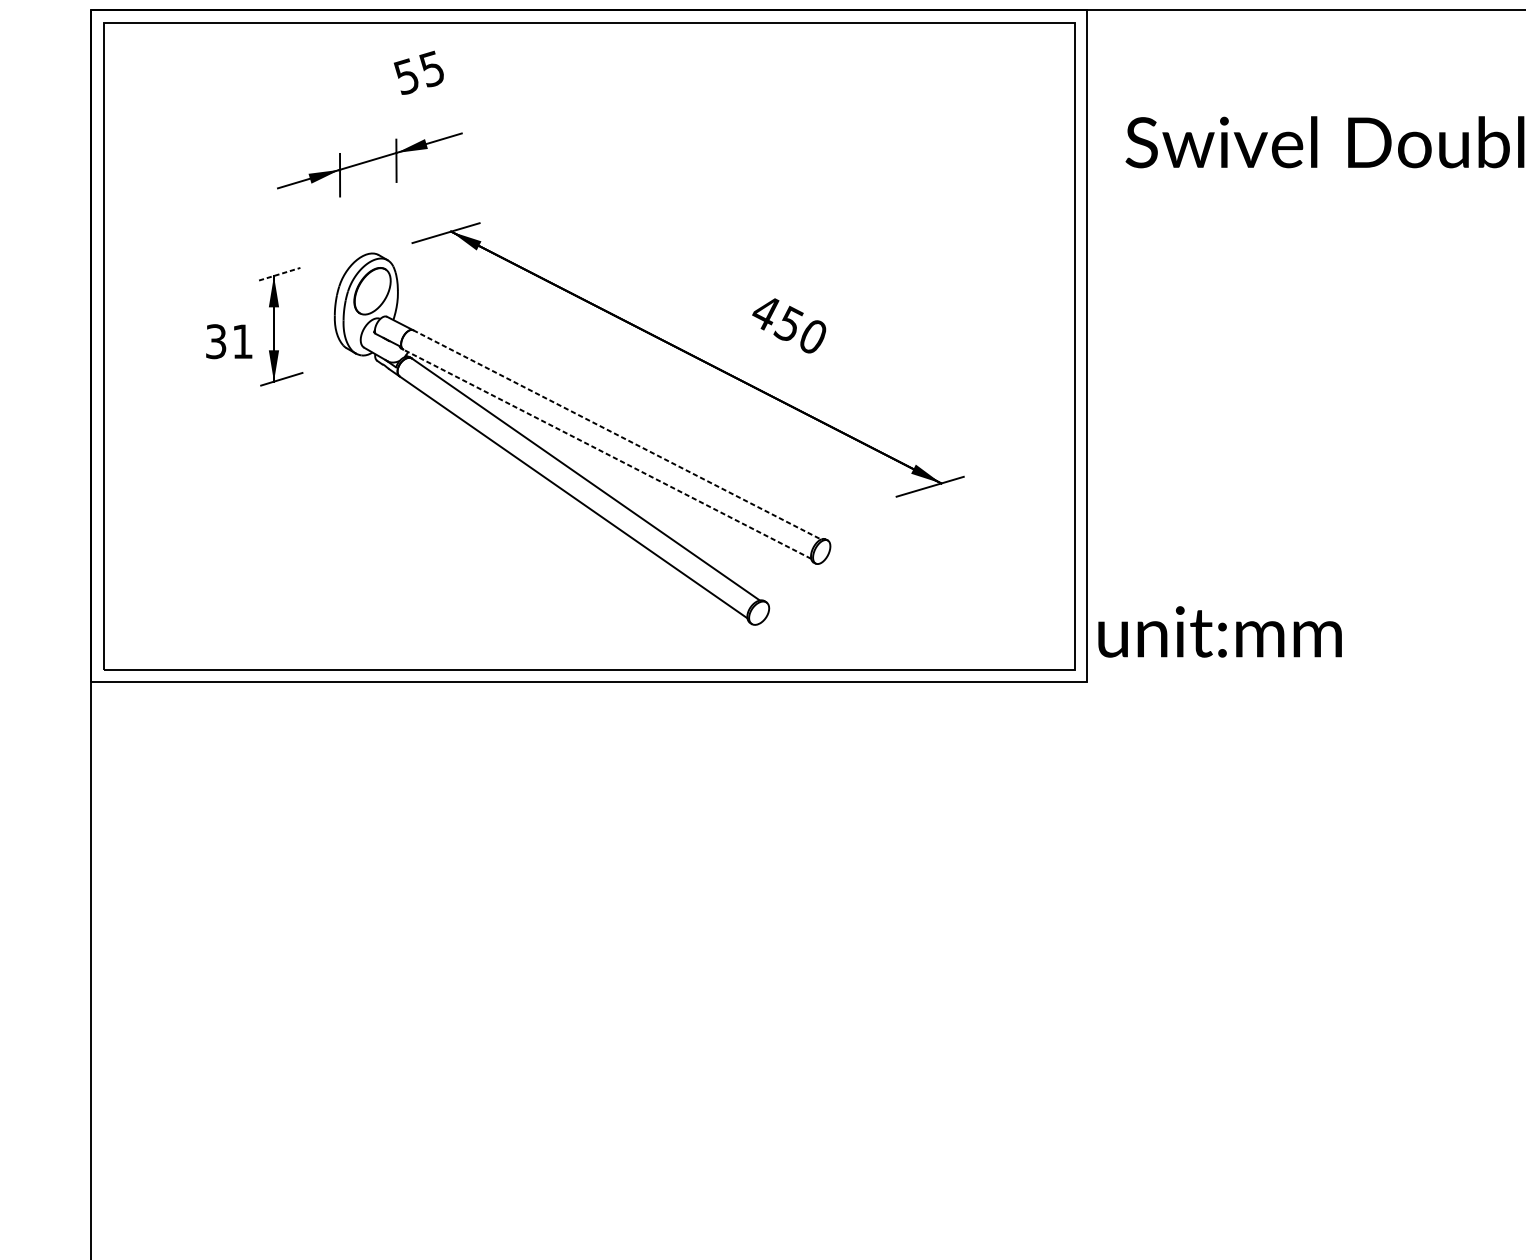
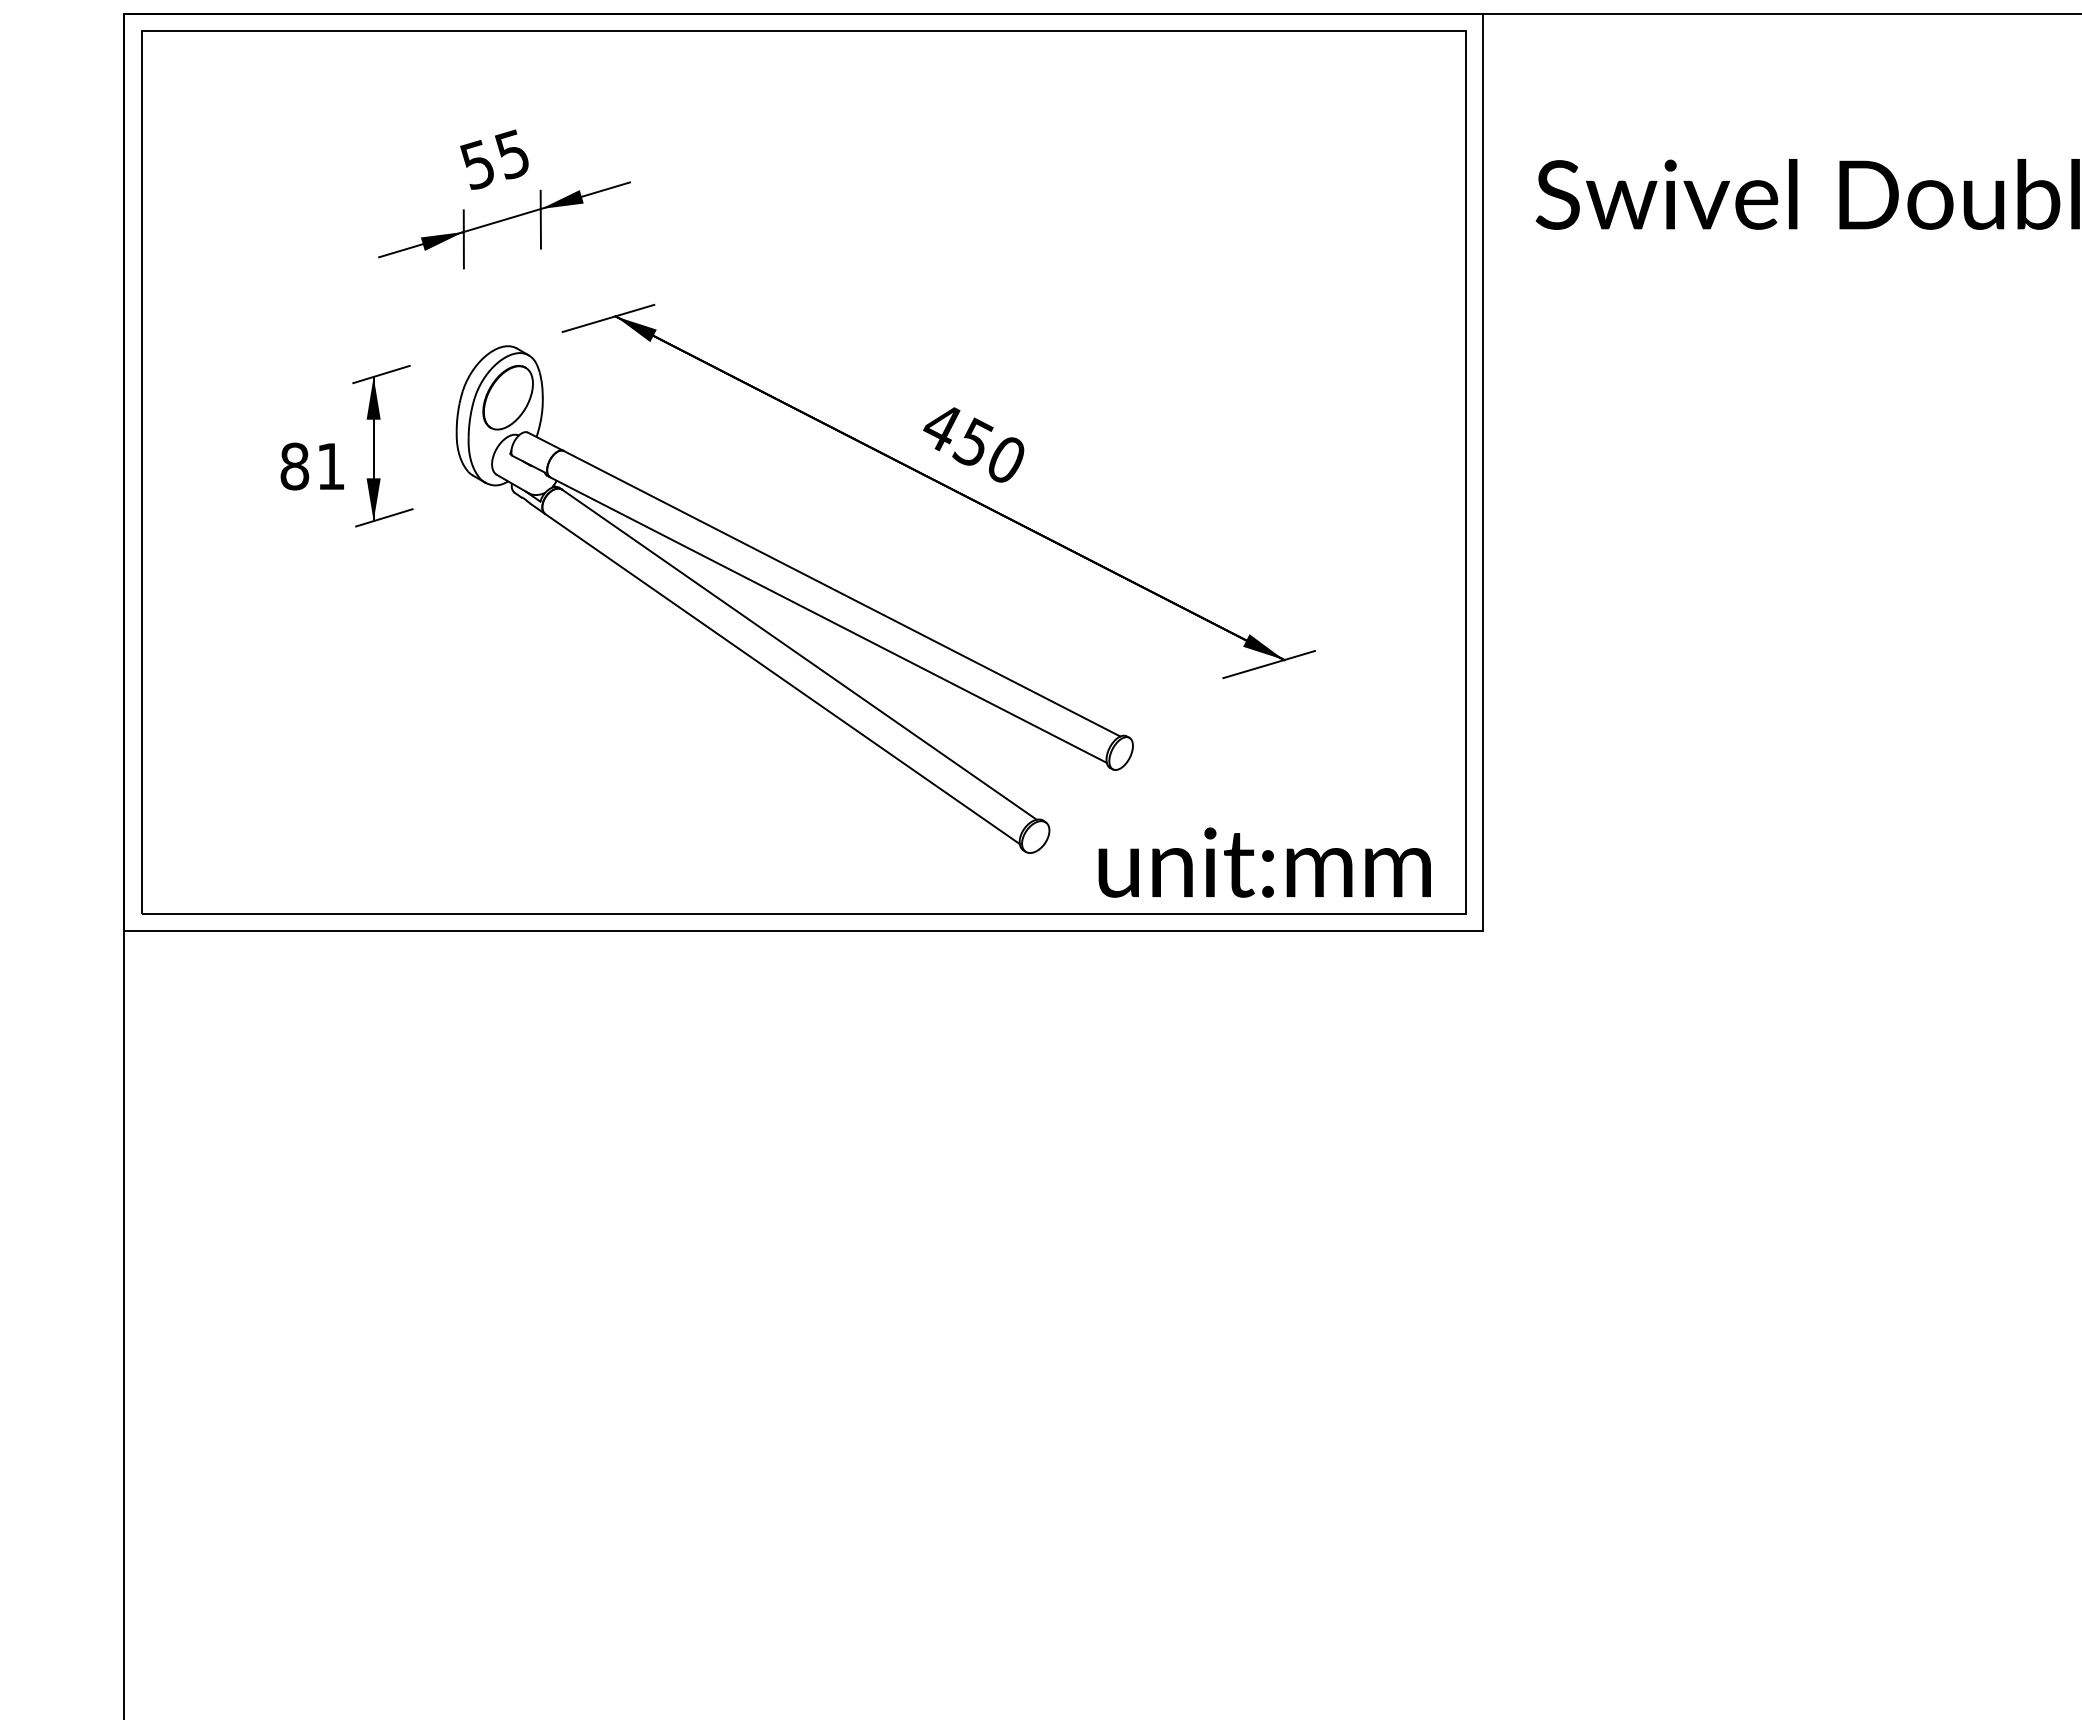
text: (418, 72) -> (494, 159), moved
line: (280, 274) -> (382, 374), dashed -> solid
text: (789, 325) -> (973, 444), moved
text: (215, 341) -> (294, 466), 31 -> 81
line: (617, 434) -> (842, 593), dashed -> solid
line: (607, 454) -> (828, 620), dashed -> solid
text: (1219, 631) -> (1264, 862), moved

